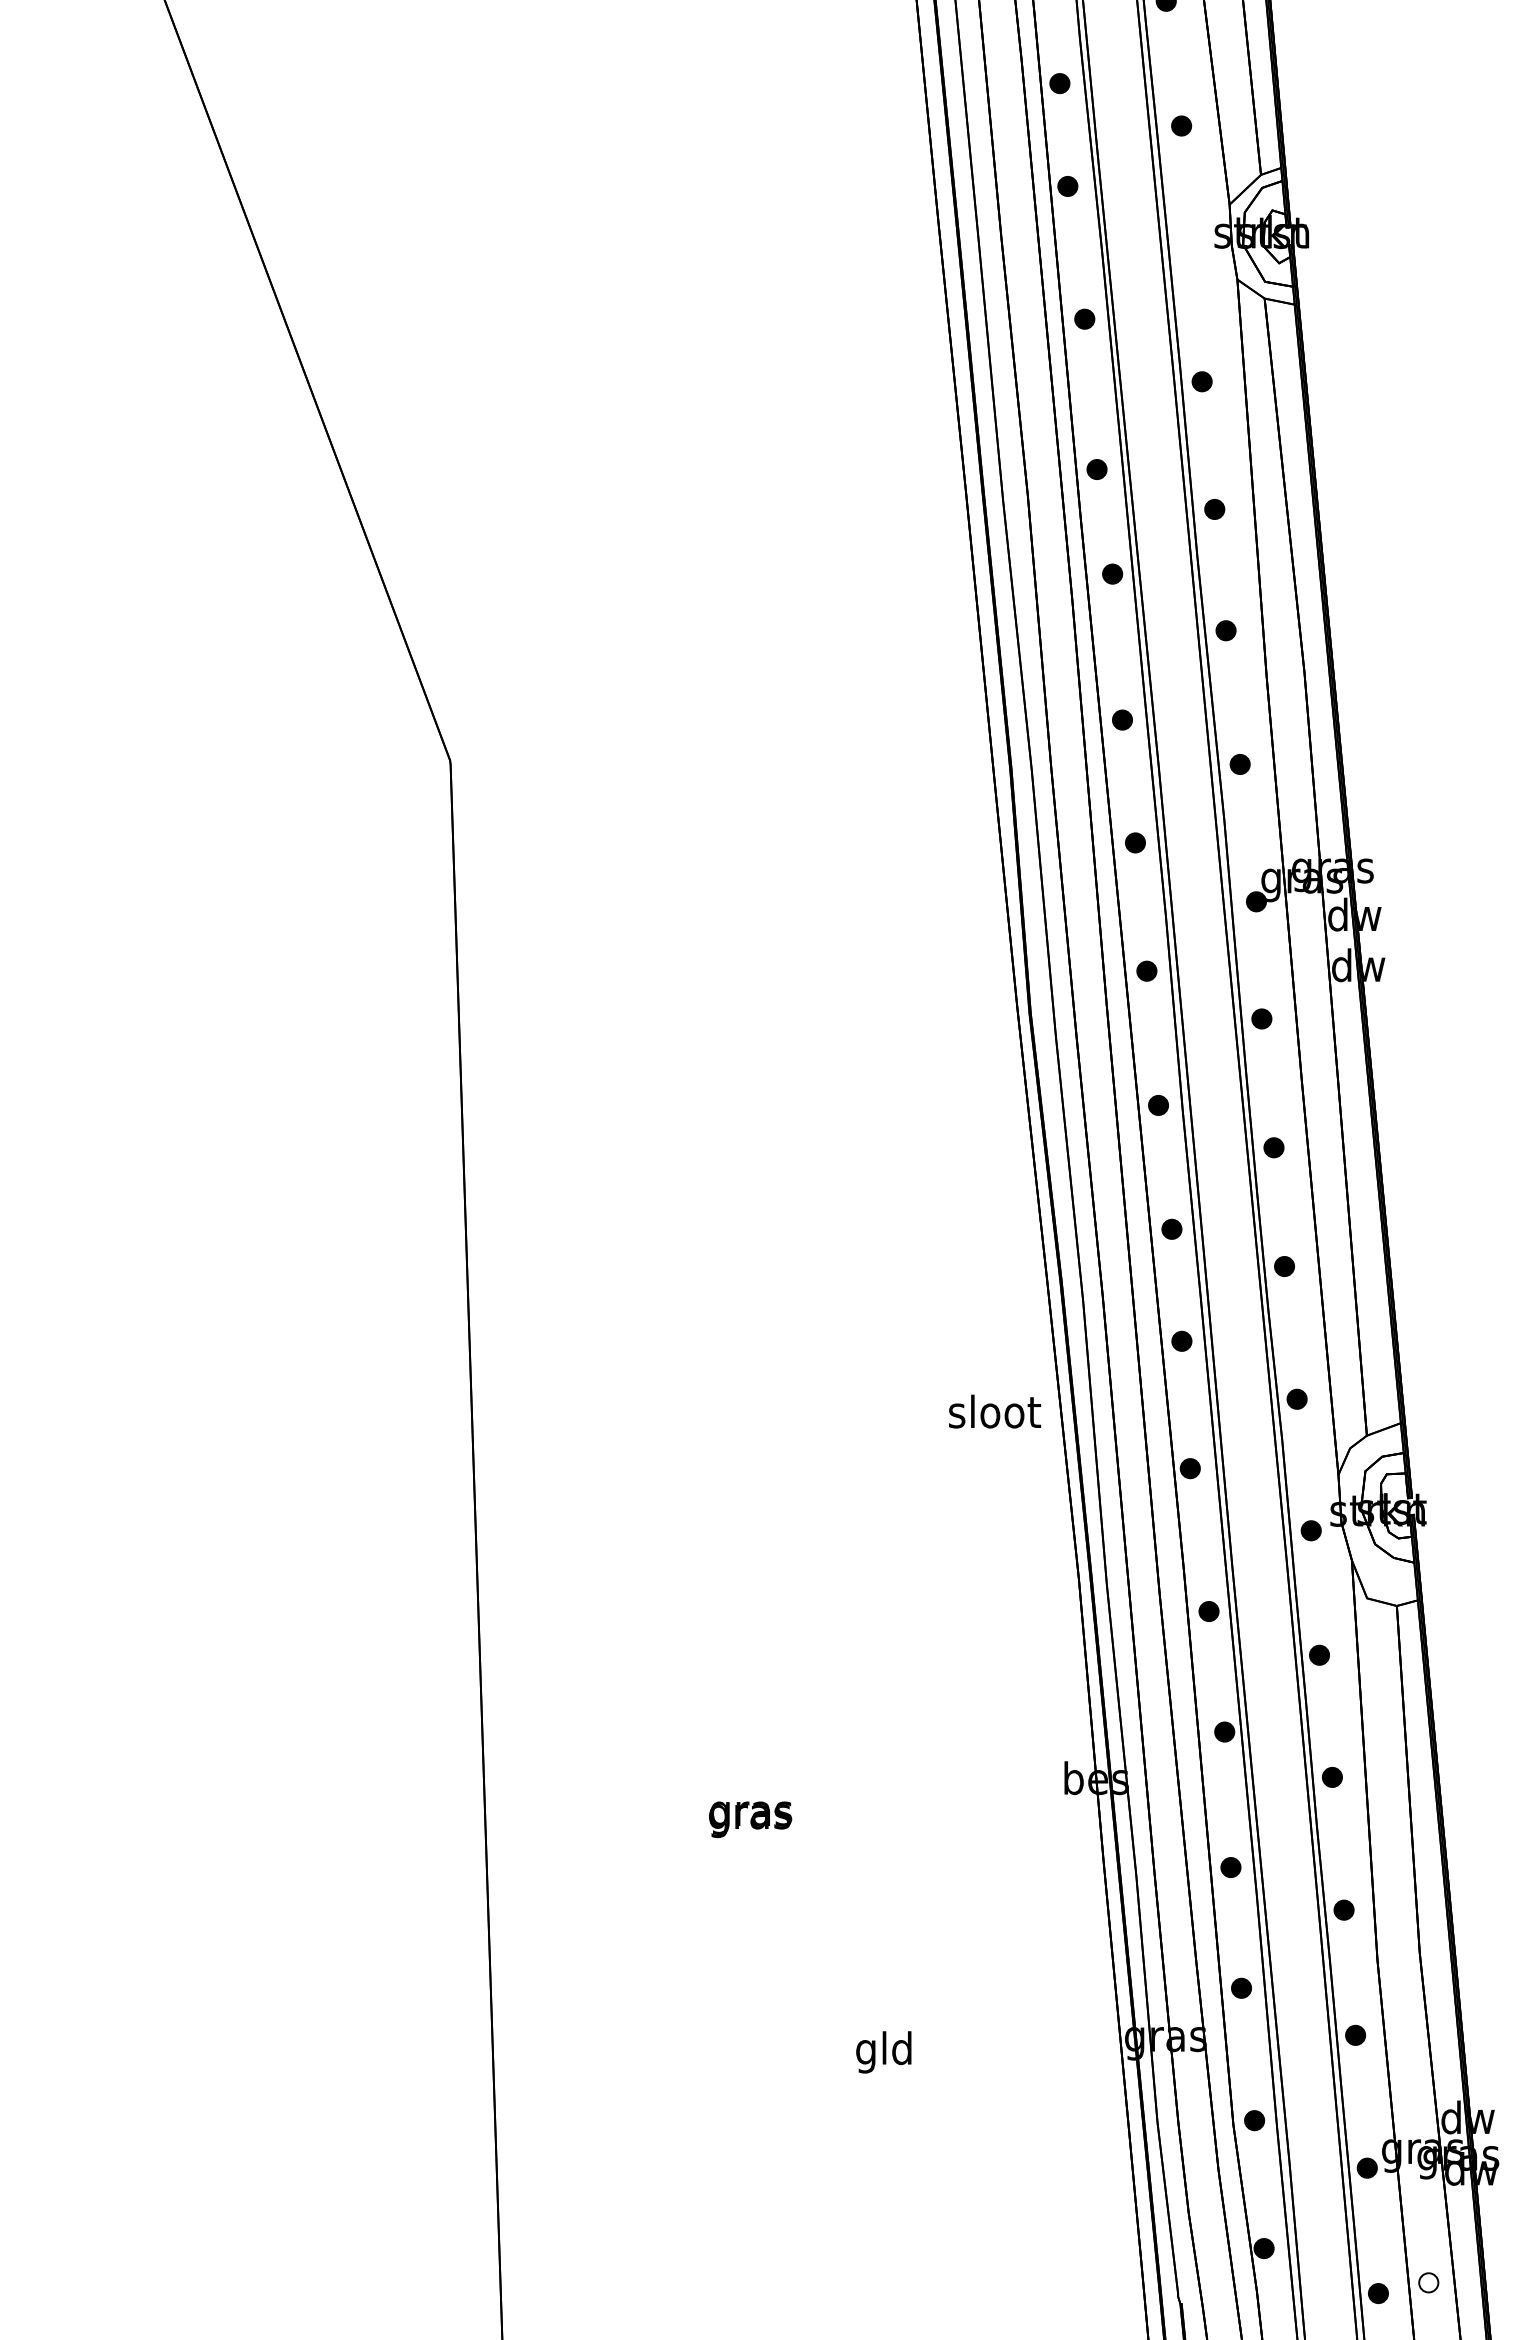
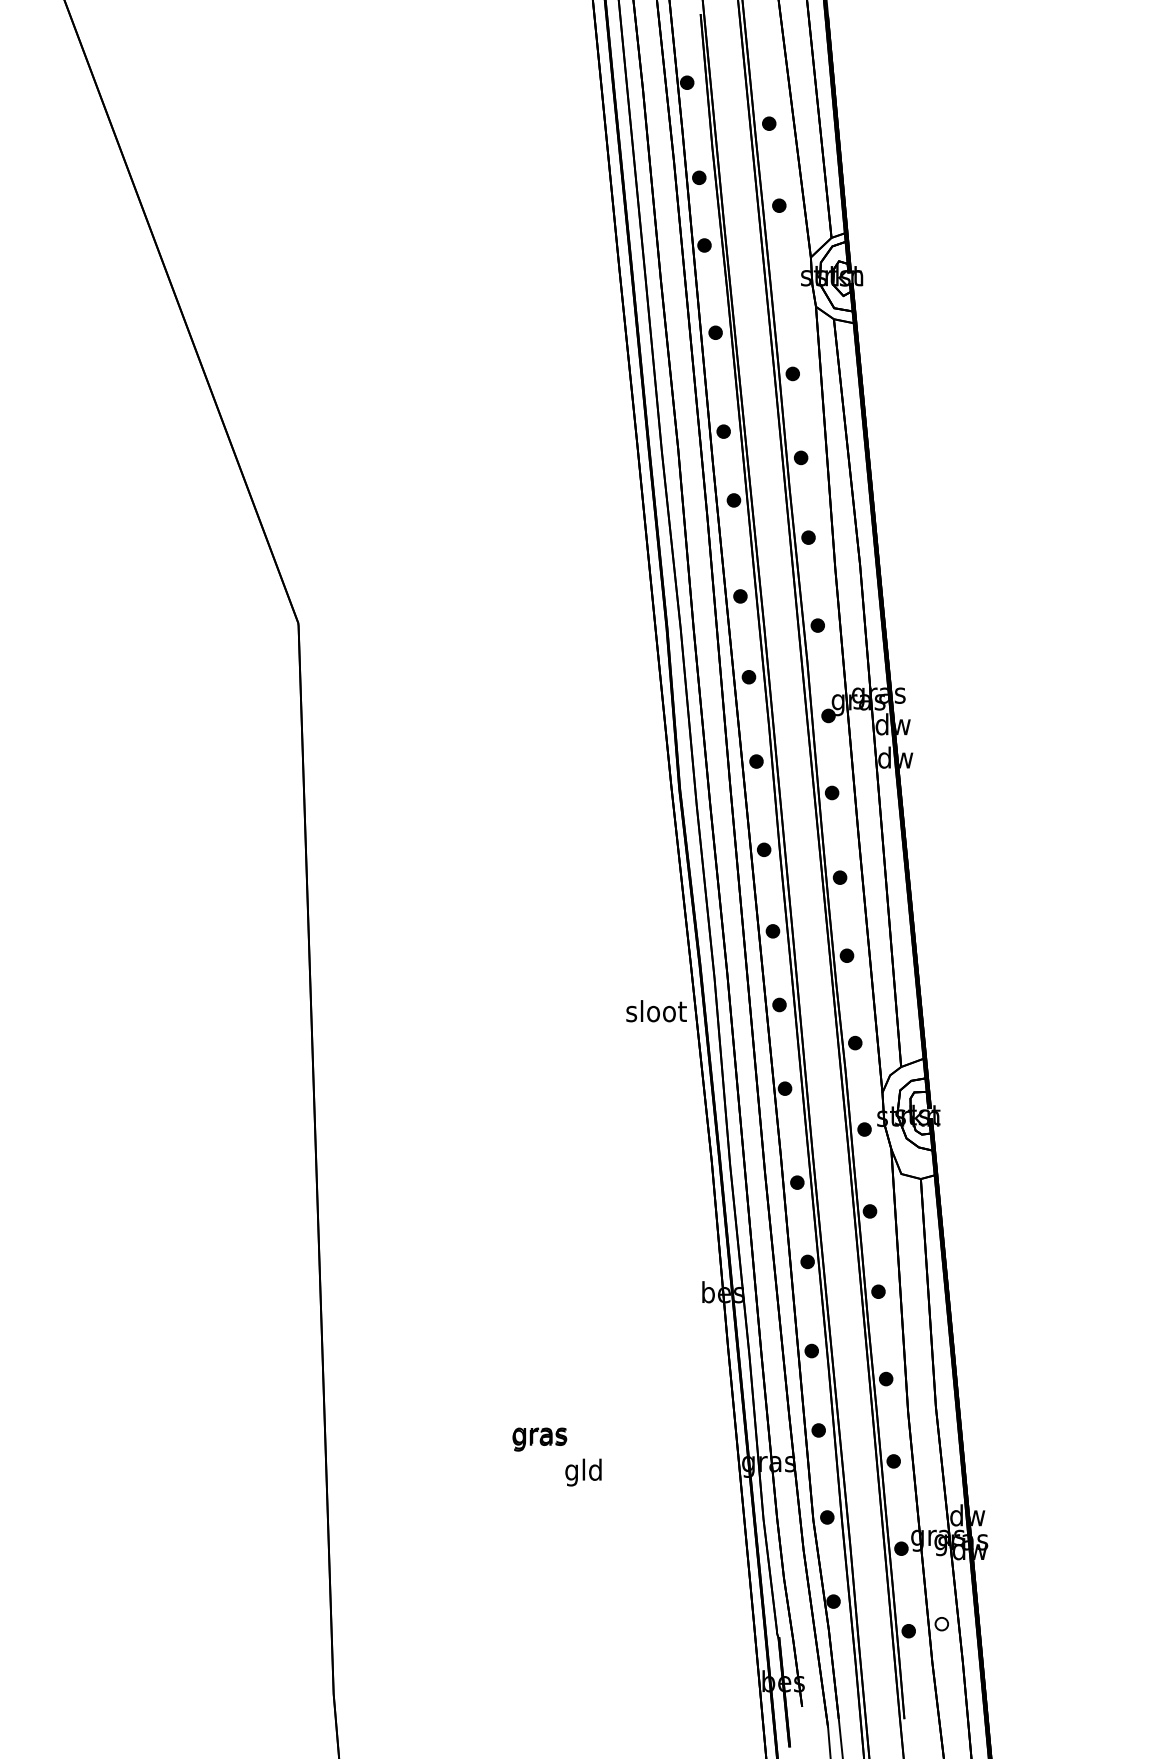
text: (994, 1412) -> (656, 1011), moved
text: (750, 1819) -> (539, 1439), moved

